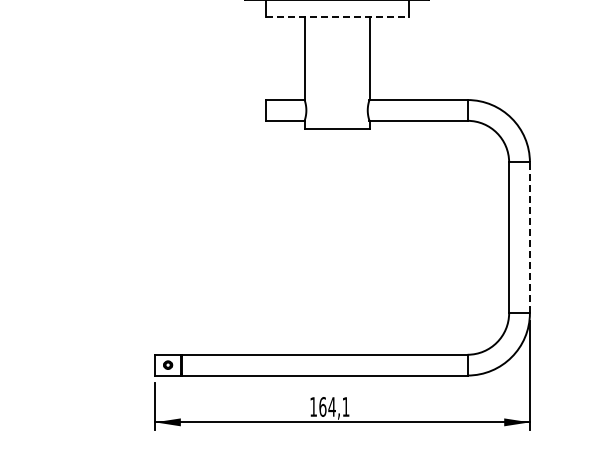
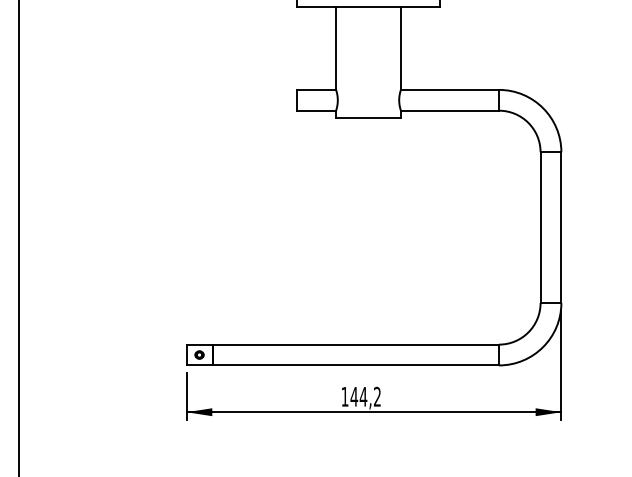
line: (338, 16) -> (369, 6), dashed -> solid
line: (530, 237) -> (561, 227), dashed -> solid
text: (334, 406) -> (365, 396), 164,1 -> 144,2

